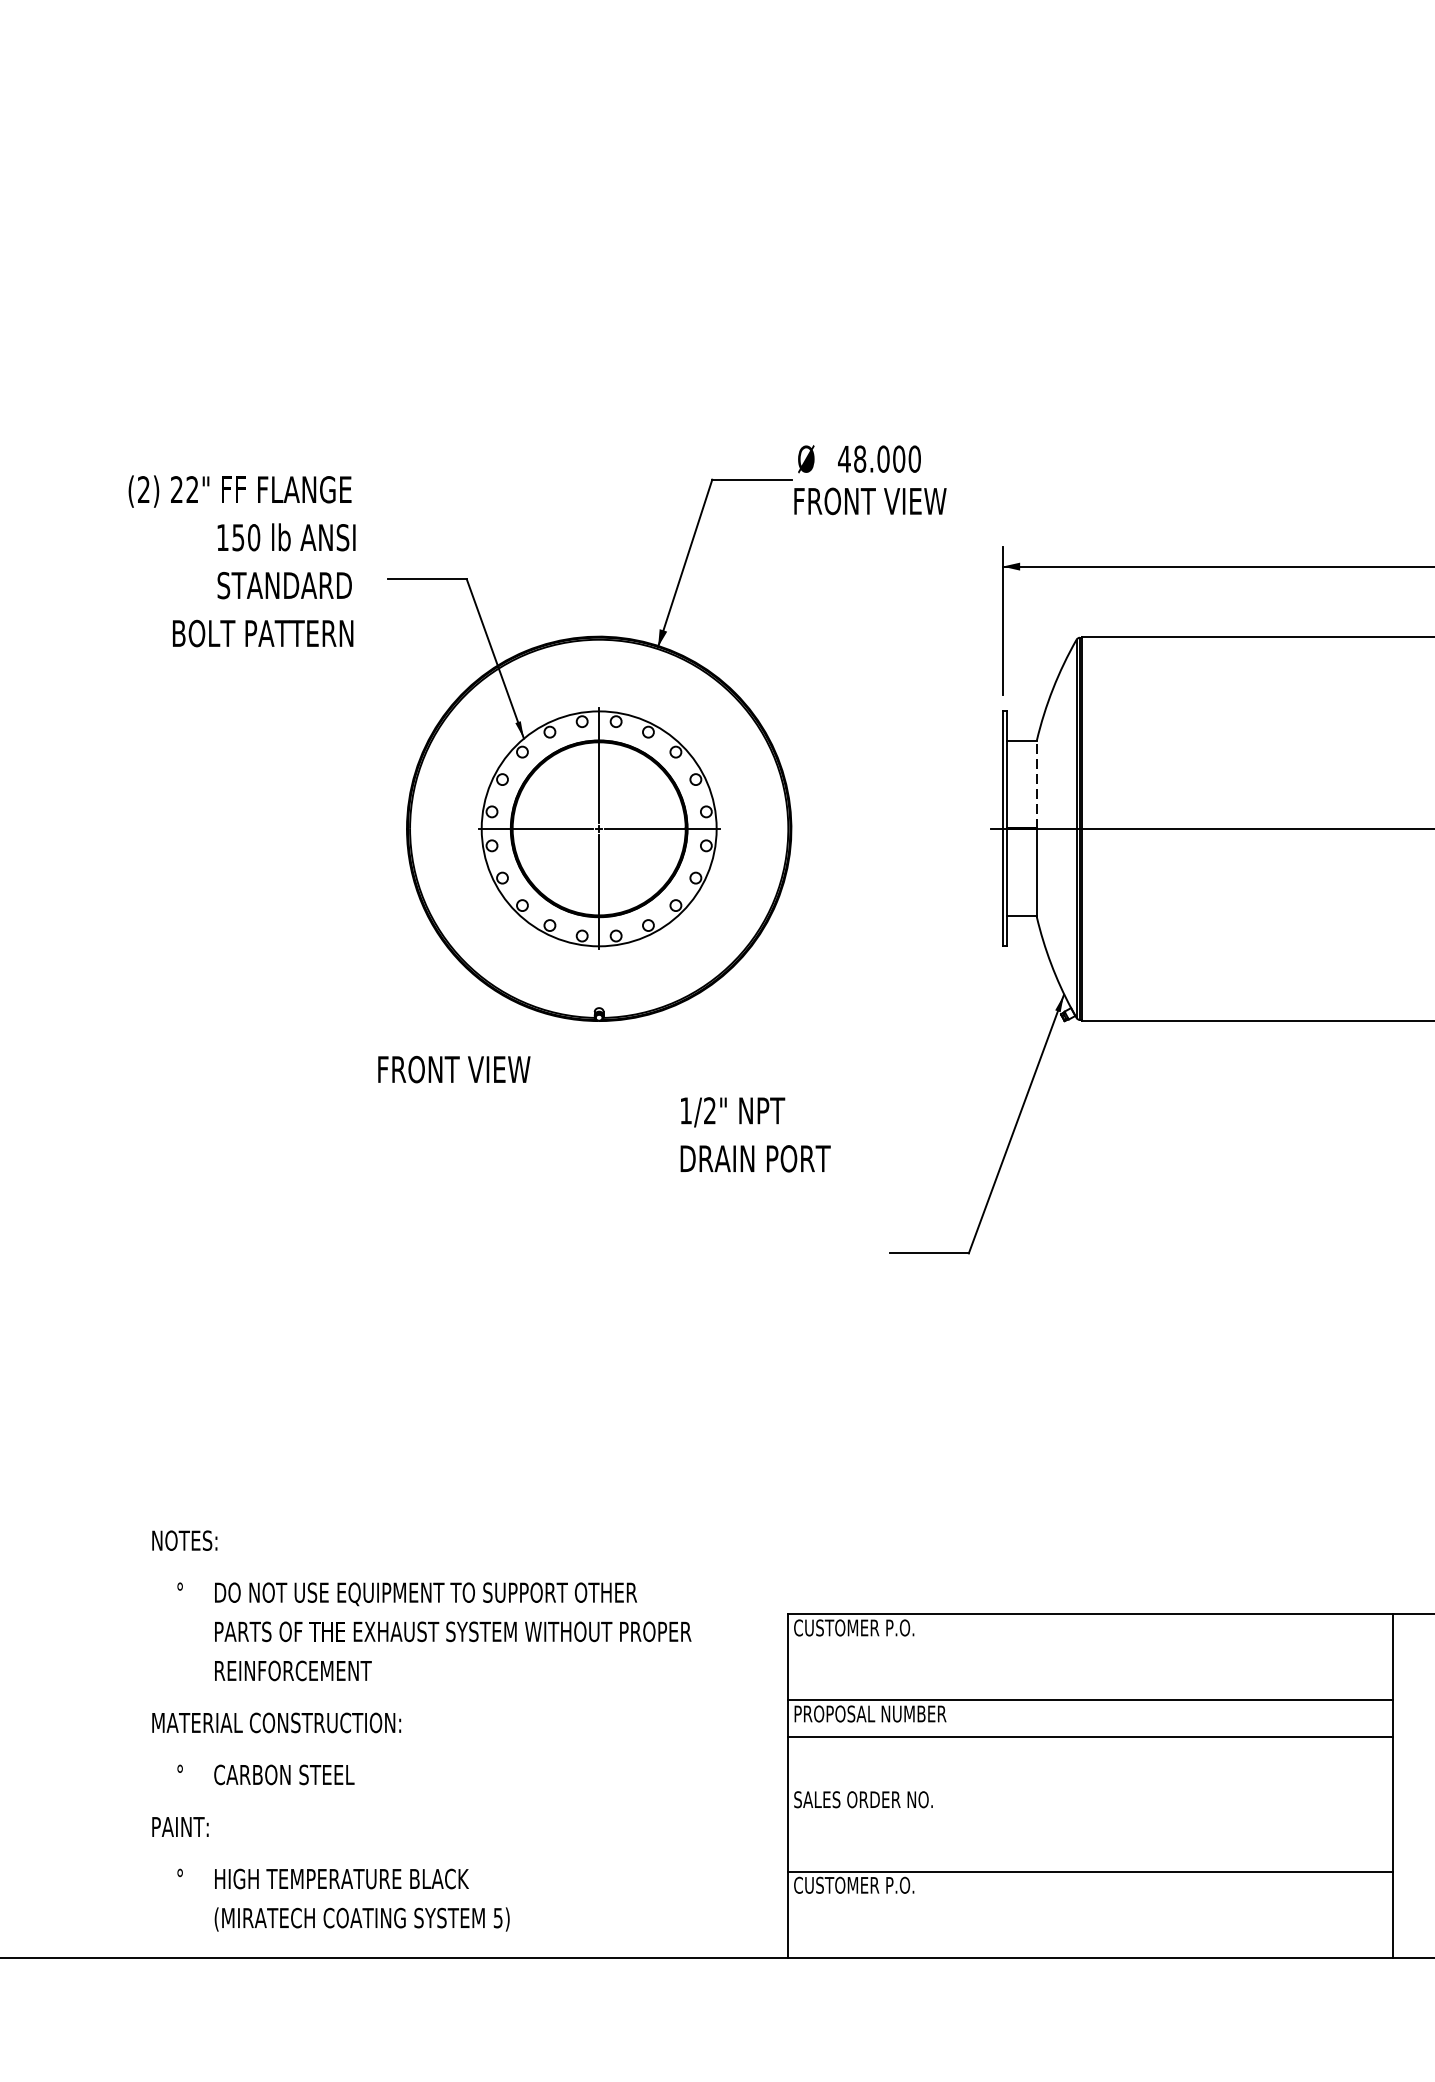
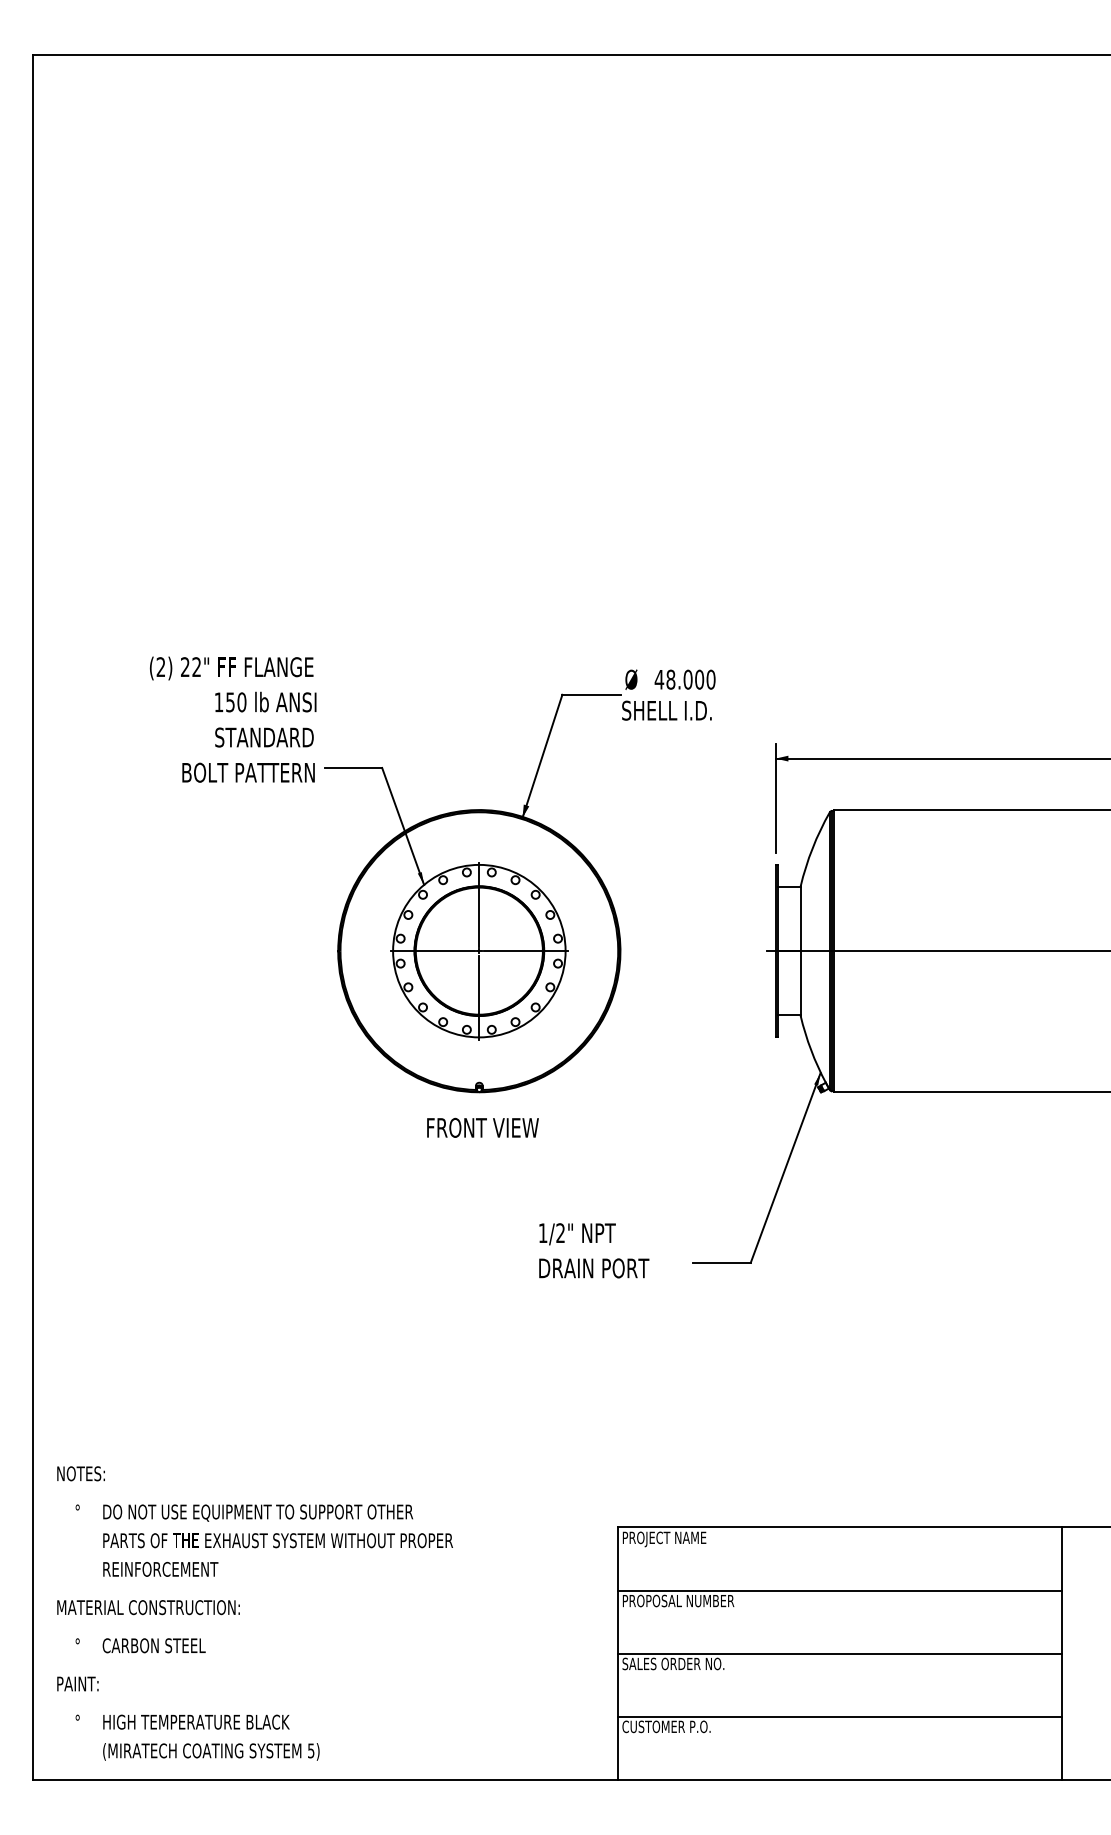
text: (870, 501) -> (678, 710), FRONT VIEW -> SHELL I.D.
text: (242, 561) -> (233, 719), moved
line: (1036, 784) -> (800, 918), dashed -> solid
text: (453, 1069) -> (482, 1127), moved
text: (756, 1134) -> (594, 1250), moved
text: (854, 1630) -> (666, 1539), CUSTOMER P.O. -> PROJECT NAME
text: (420, 1730) -> (254, 1613), moved
line: (1089, 1736) -> (839, 1653), moved

